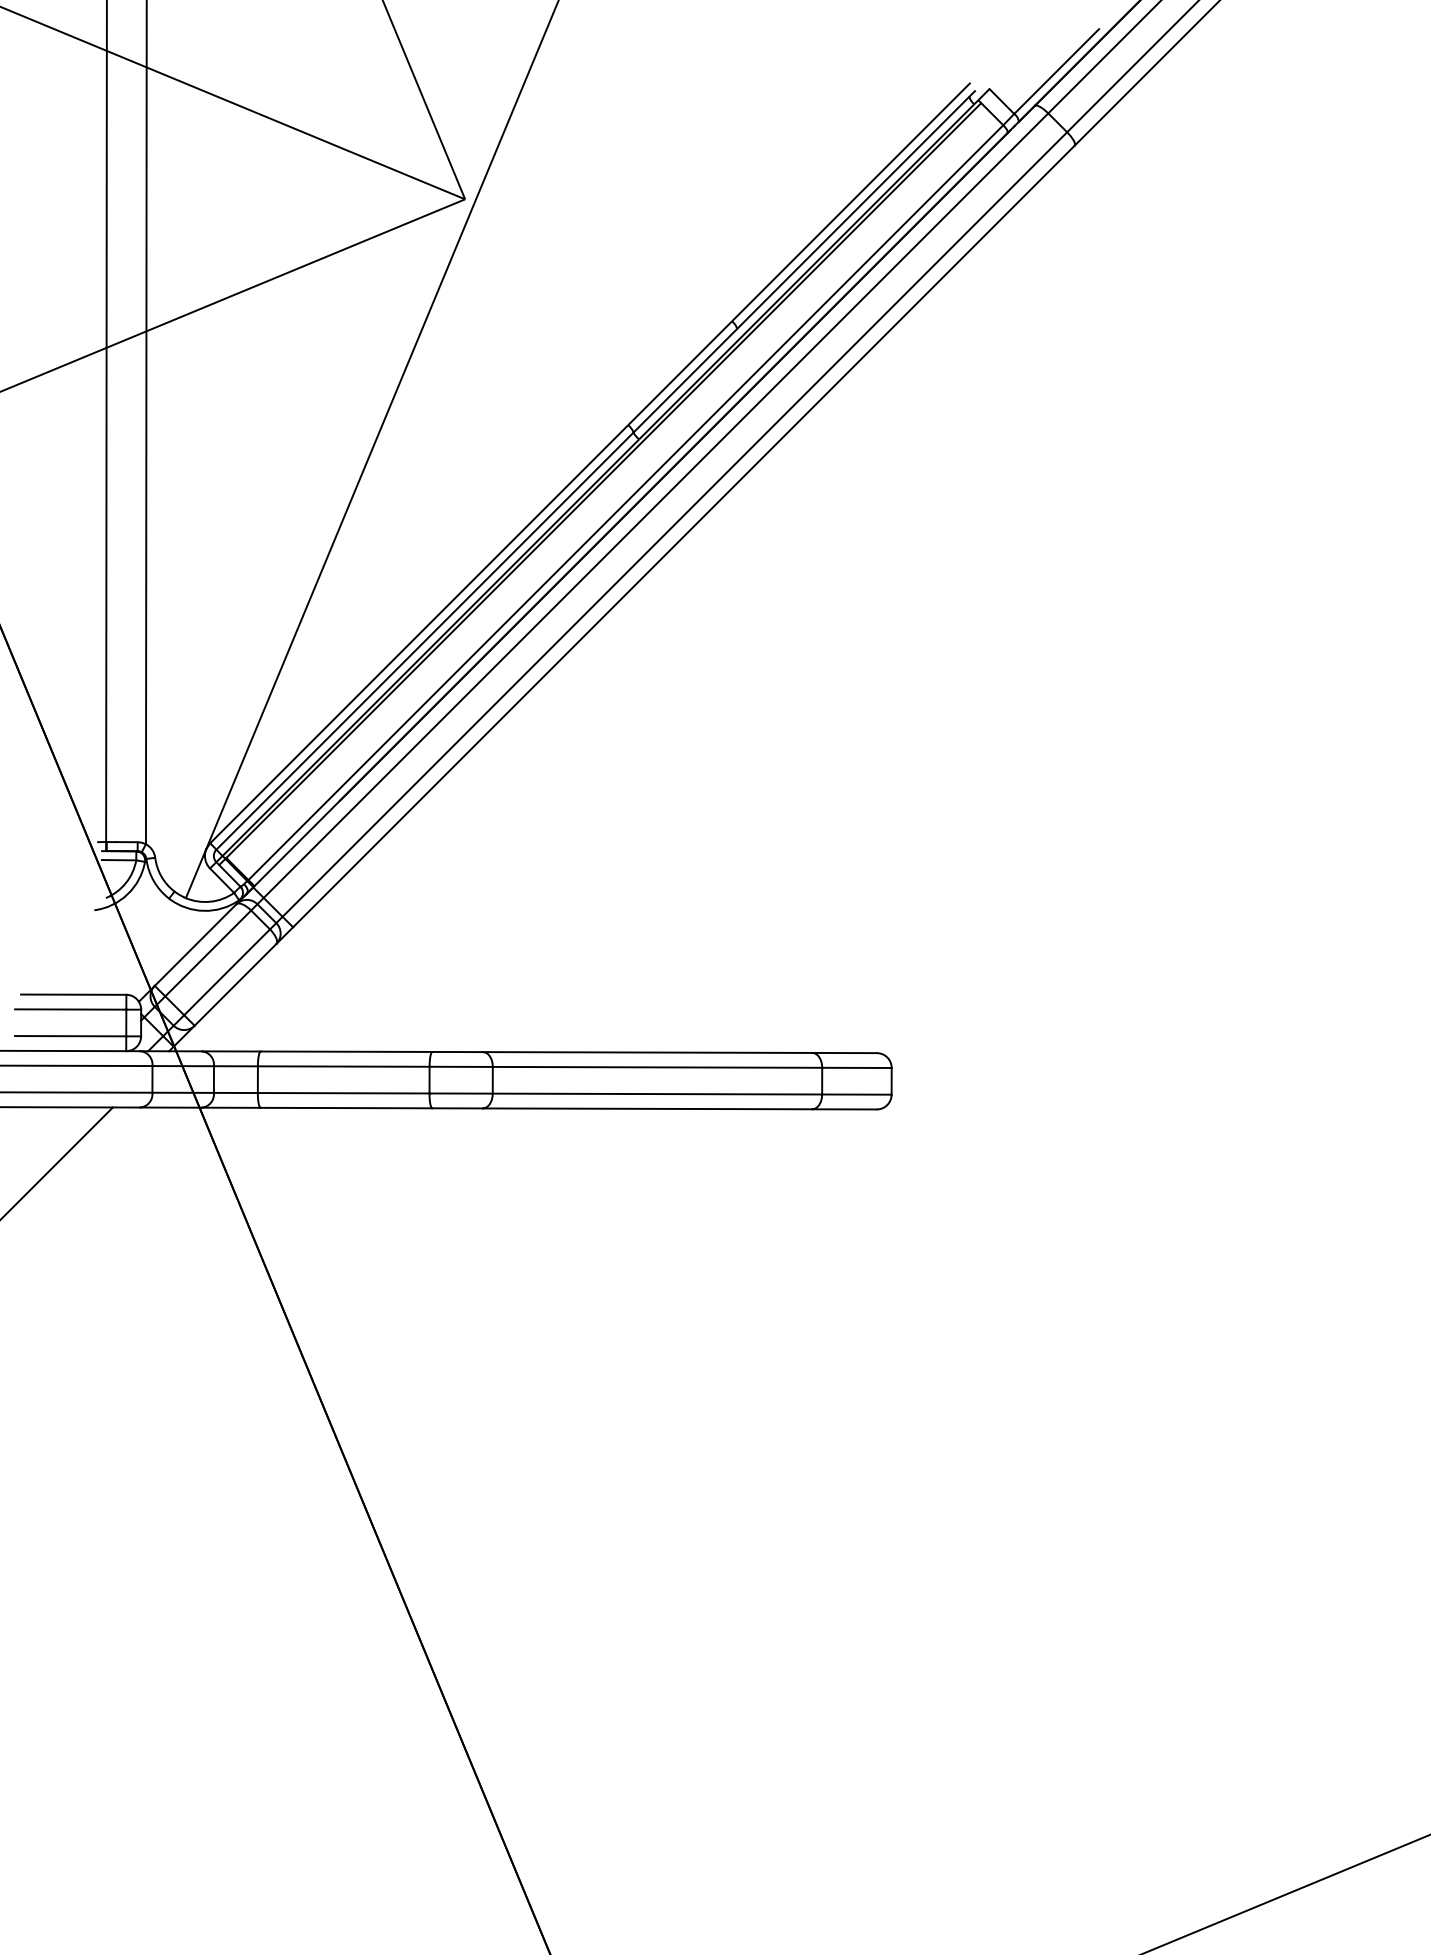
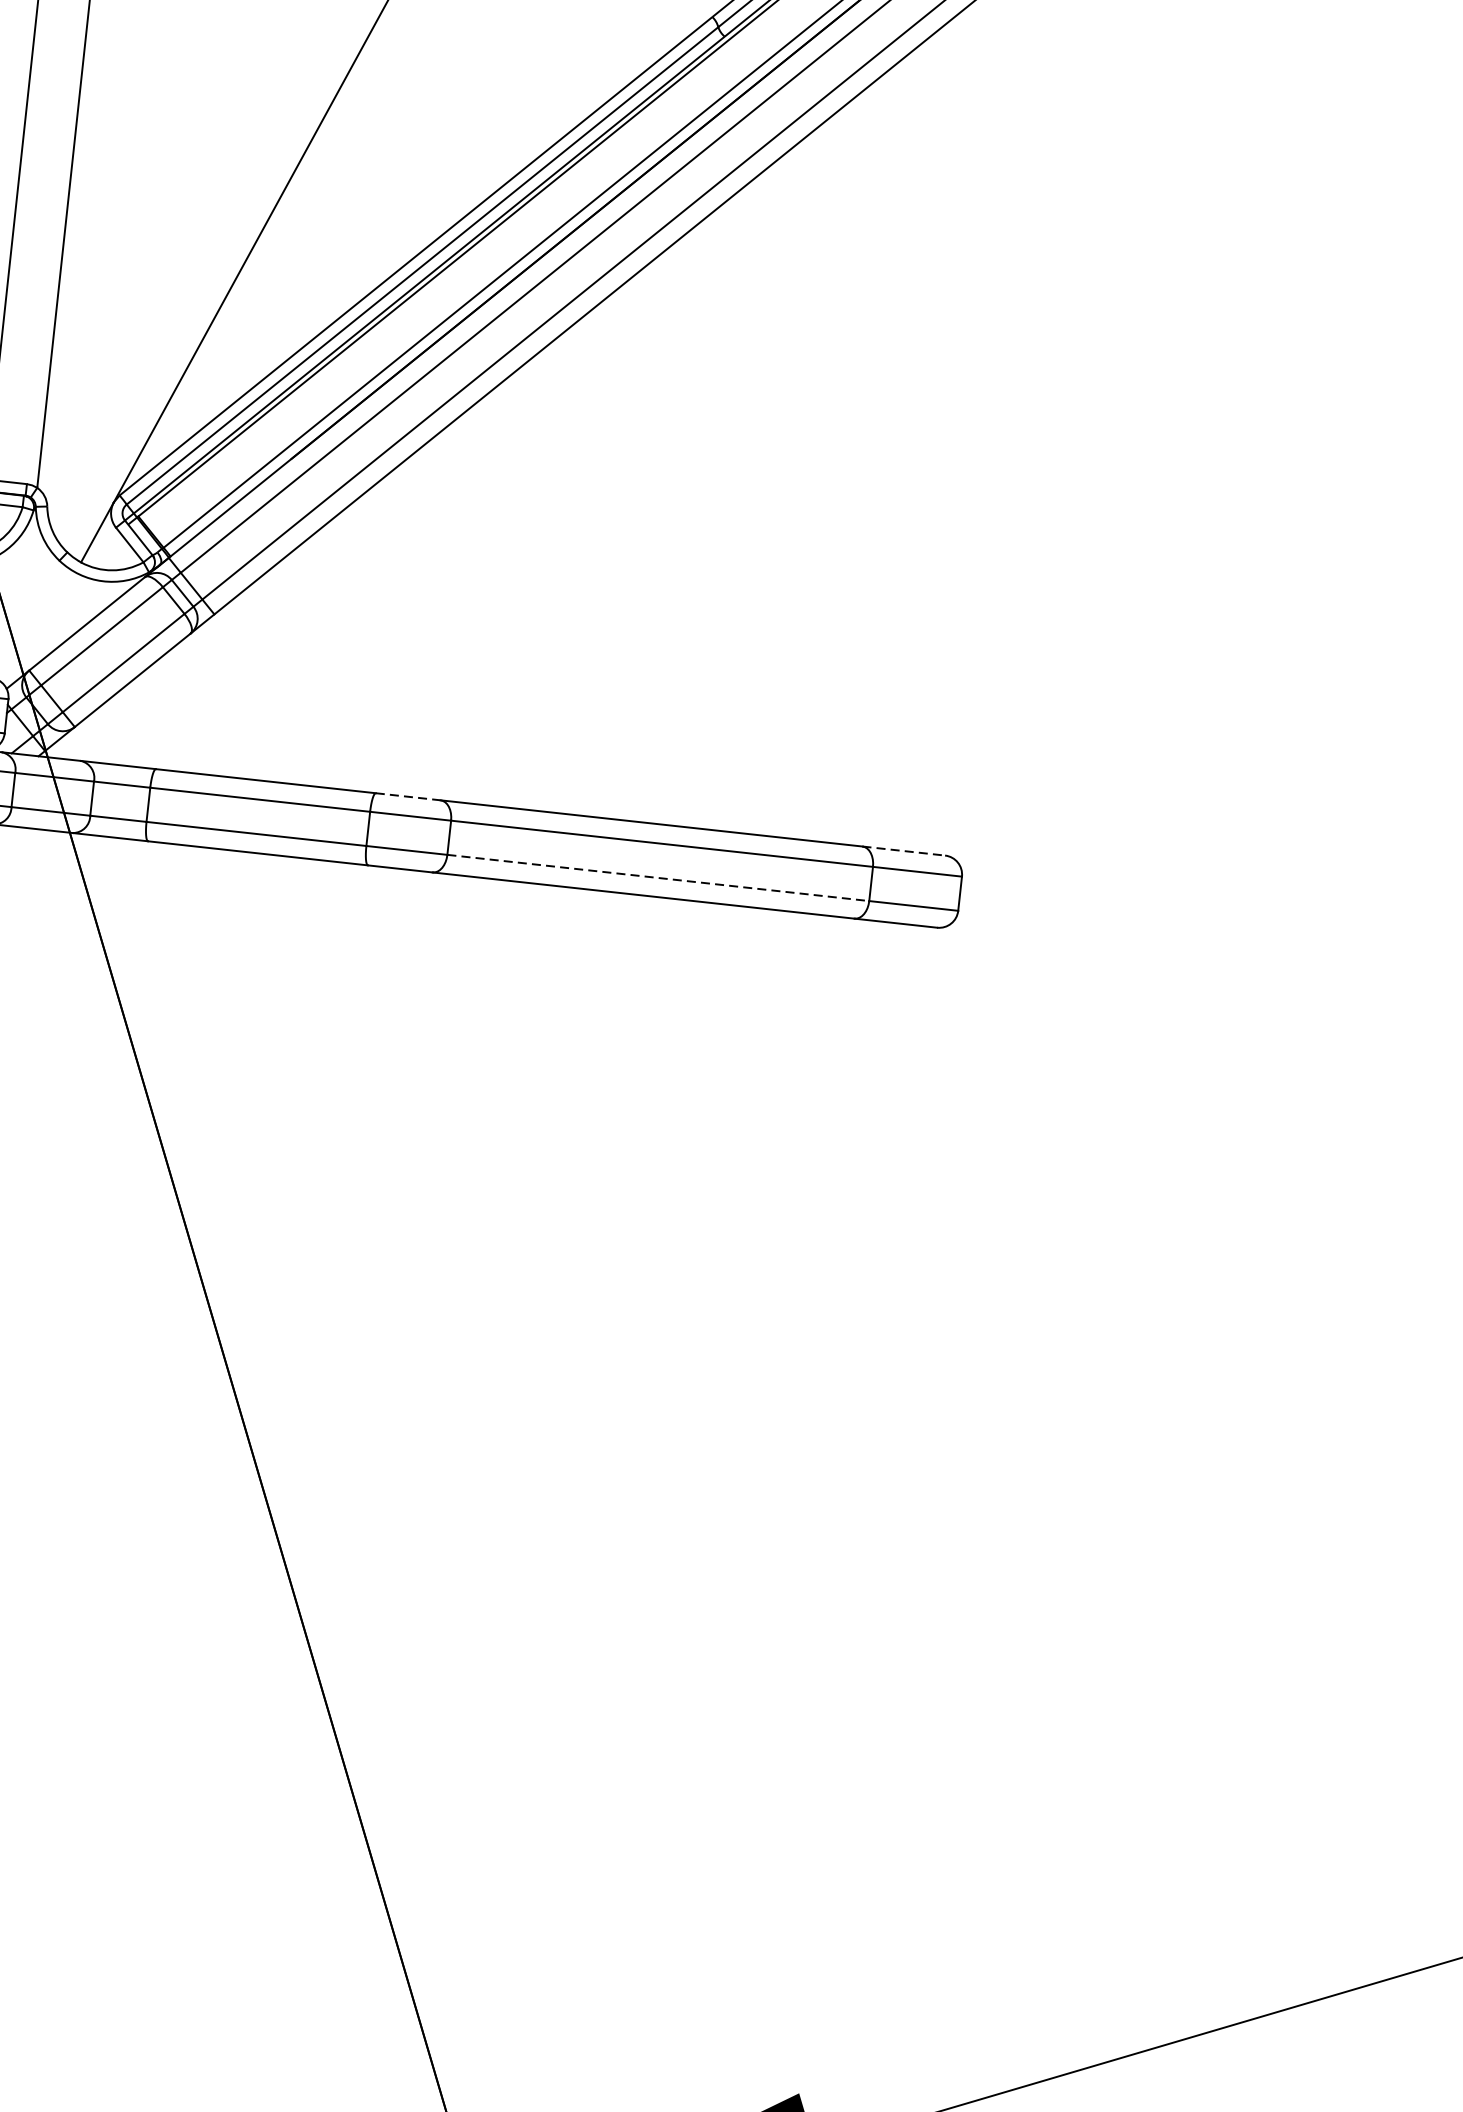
line: (458, 1052) -> (409, 797), solid -> dashed
line: (845, 1053) -> (904, 851), solid -> dashed
line: (657, 1094) -> (658, 878), solid -> dashed

